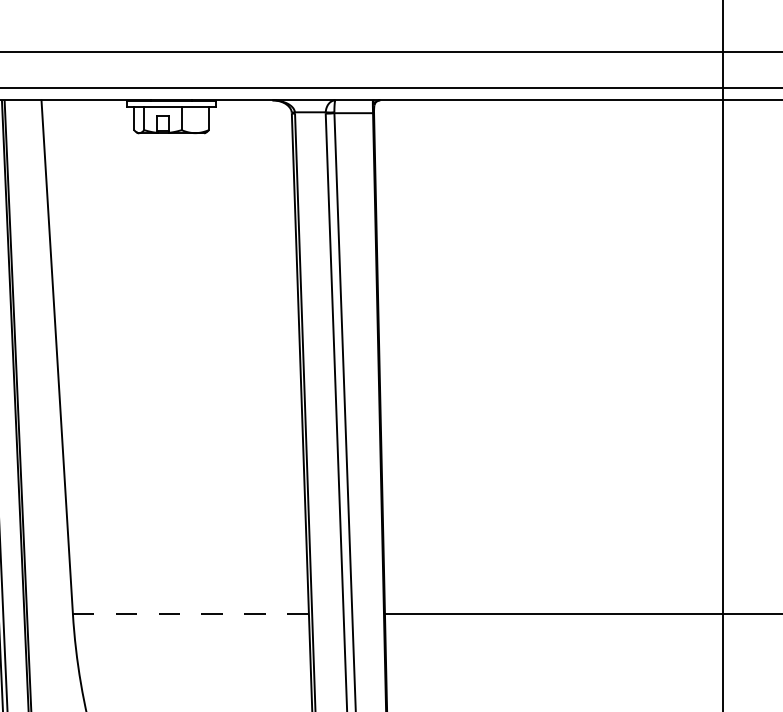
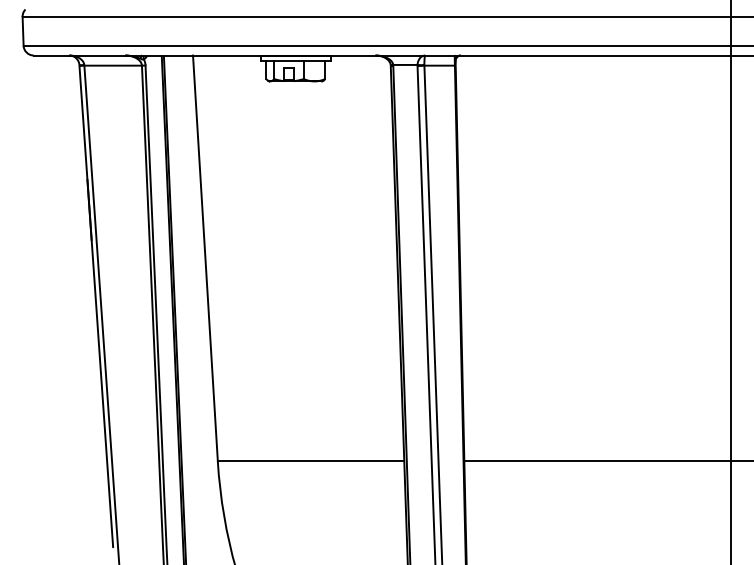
line: (191, 614) -> (311, 461), dashed -> solid

